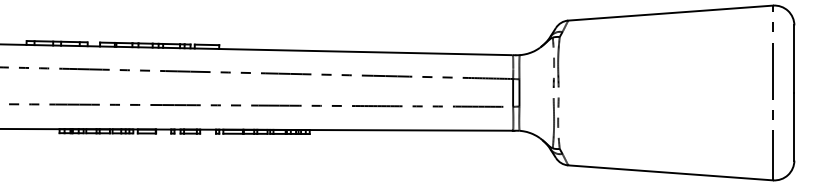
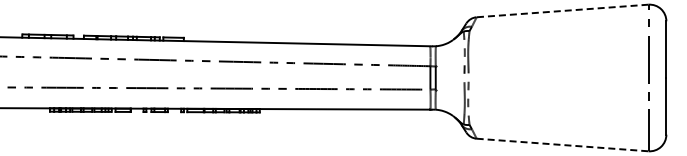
line: (670, 13) -> (562, 11), solid -> dashed
line: (671, 173) -> (563, 145), solid -> dashed

